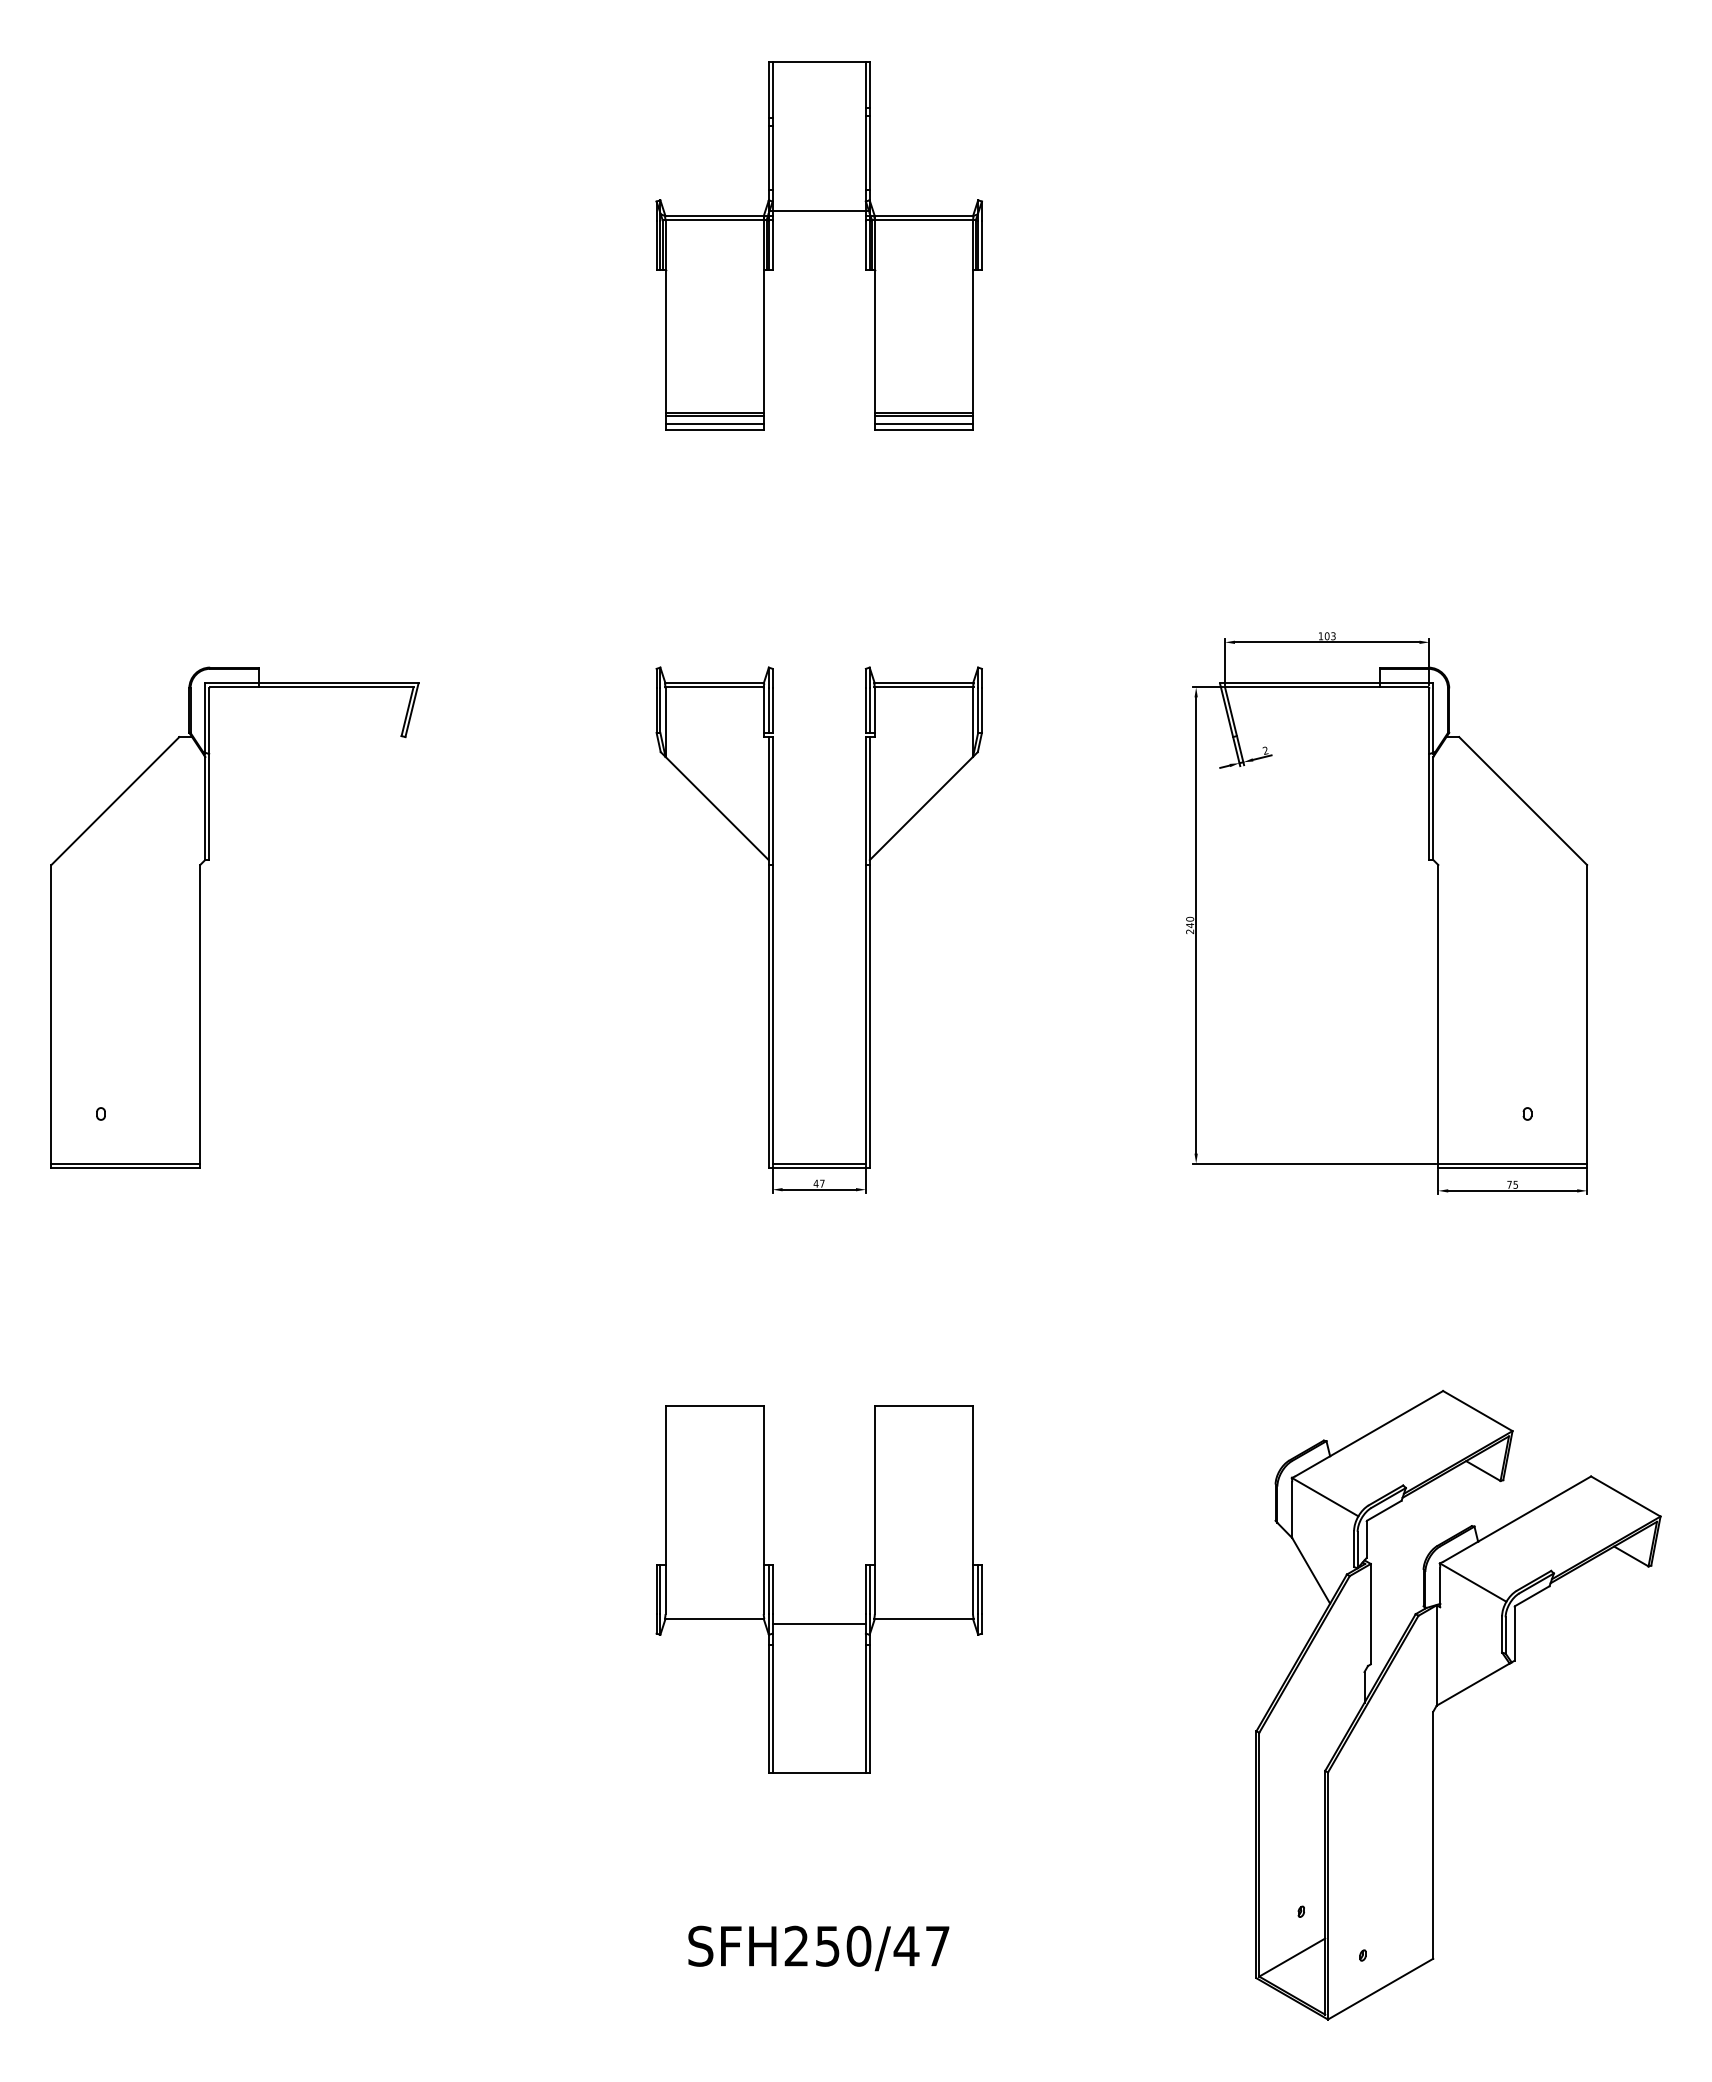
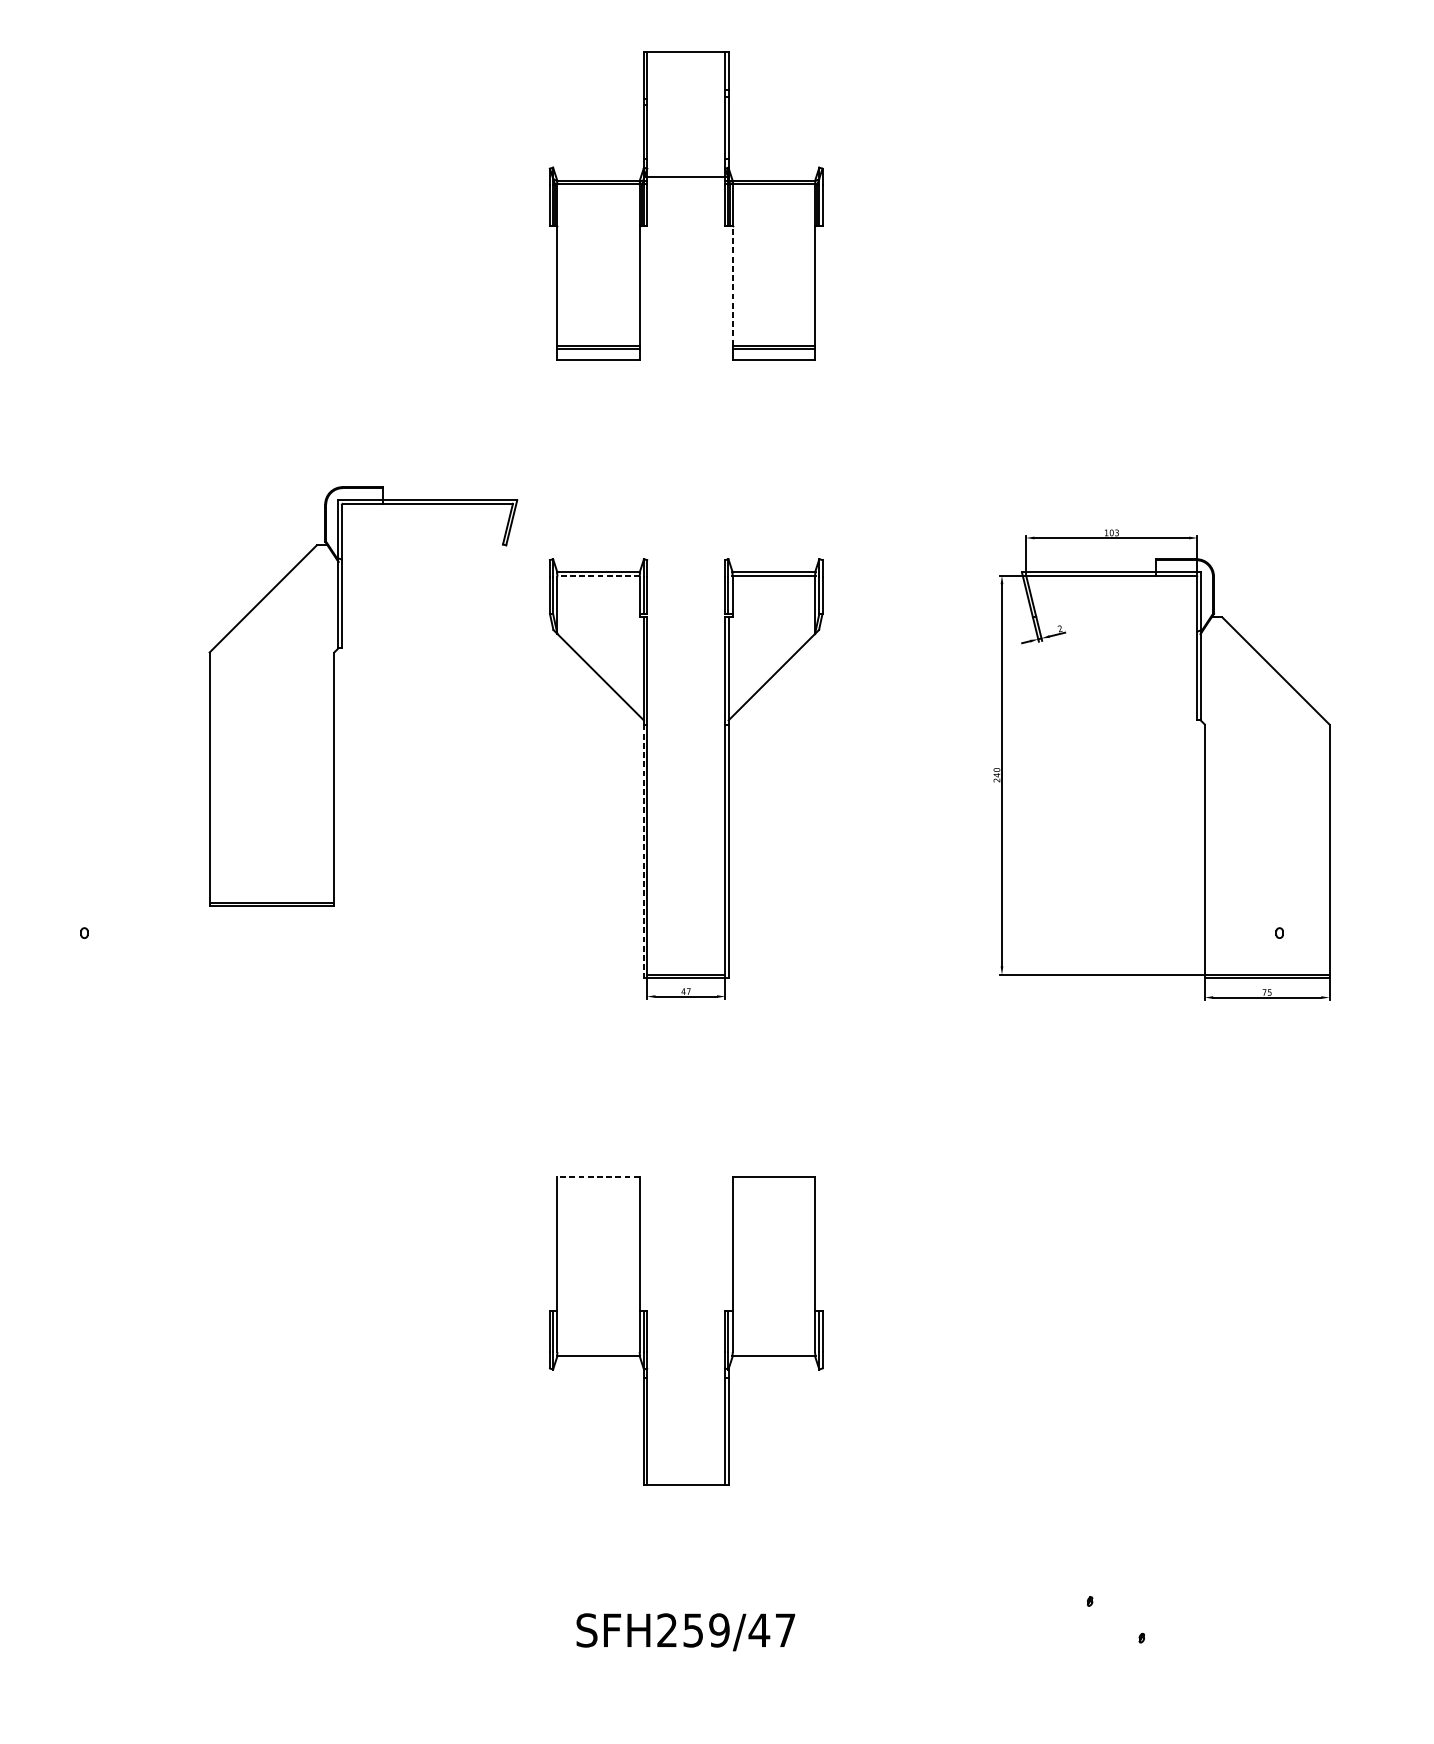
line: (874, 340) -> (732, 285), solid -> dashed
line: (714, 424) -> (598, 355), removed
line: (923, 424) -> (773, 355), removed
line: (714, 687) -> (598, 575), solid -> dashed
part: (200, 917) -> (334, 696), moved
line: (768, 1016) -> (643, 851), solid -> dashed
line: (714, 1405) -> (598, 1177), solid -> dashed
line: (818, 1623) -> (685, 1360), removed
part: (1453, 1697) -> (1217, 1422), removed
text: (858, 1946) -> (719, 1630), SFH250/47 -> SFH259/47

